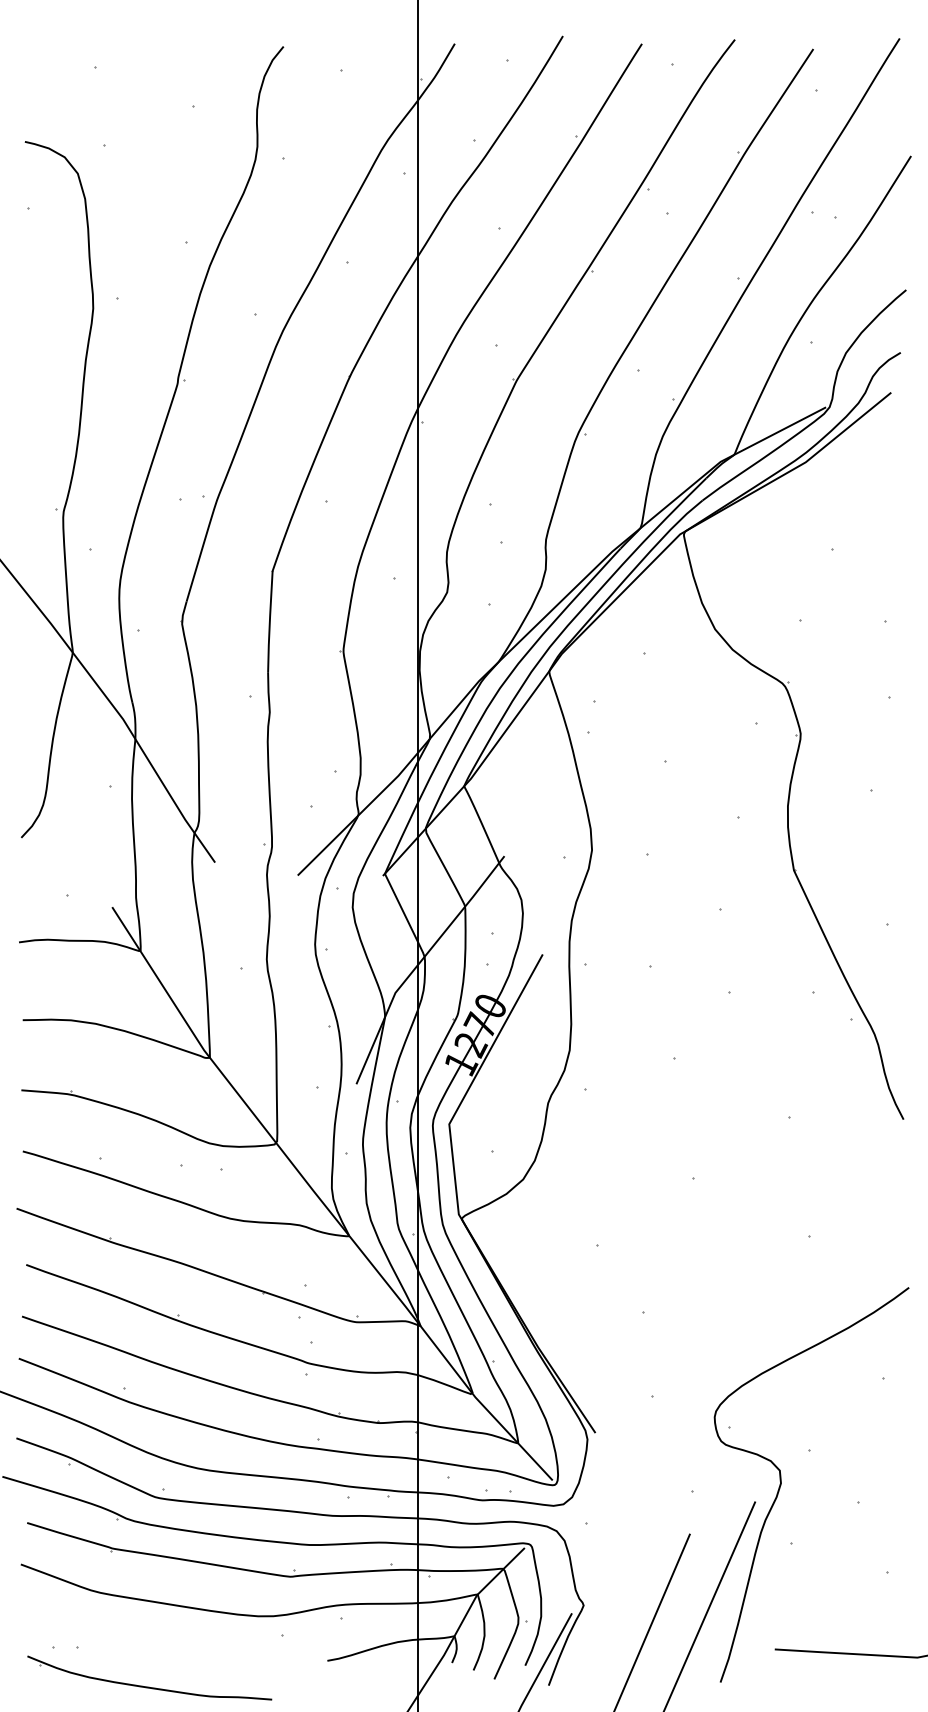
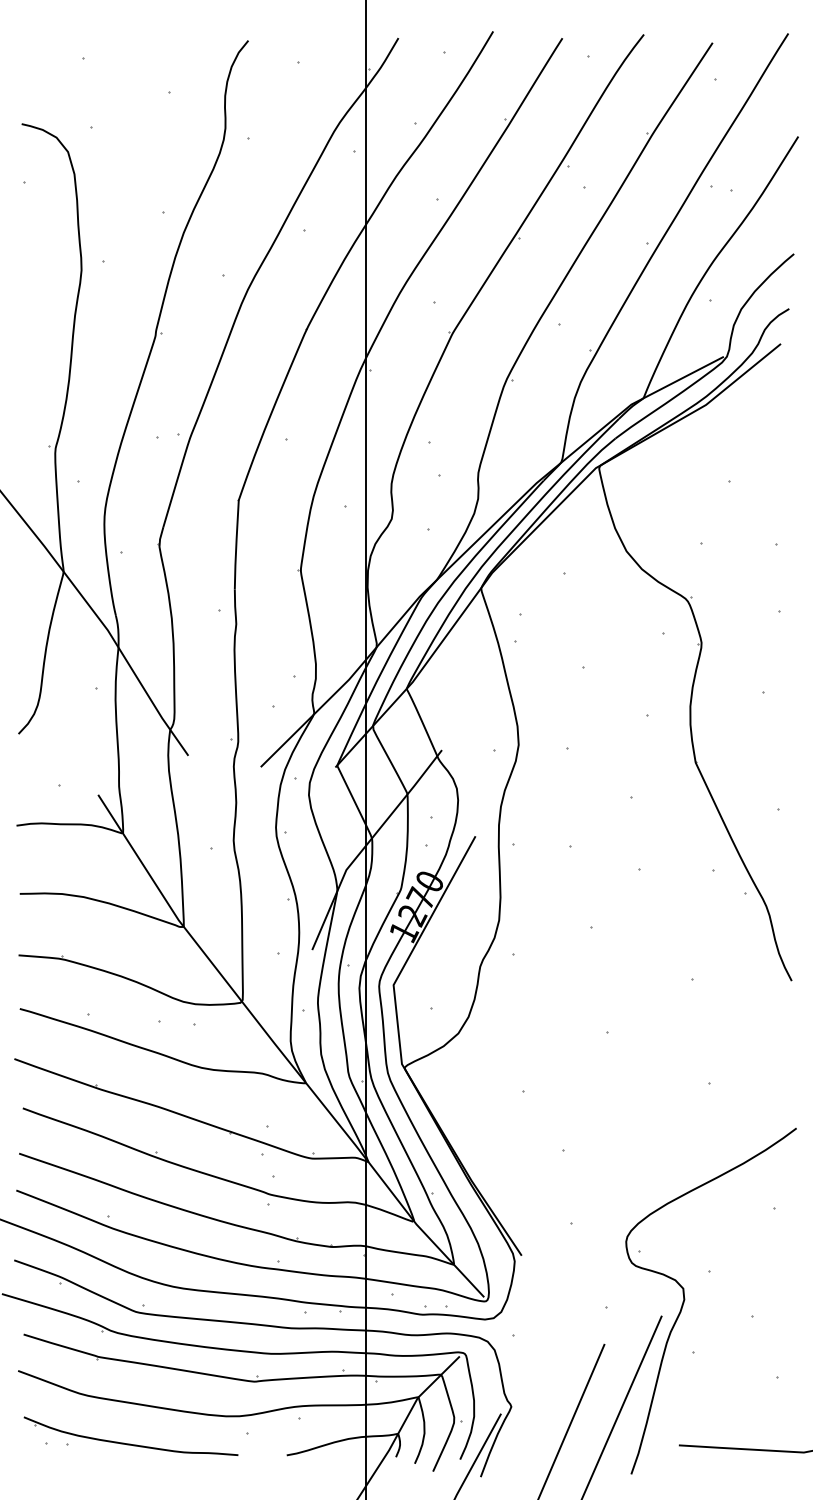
part: (149, 1686) -> (130, 1443), moved

